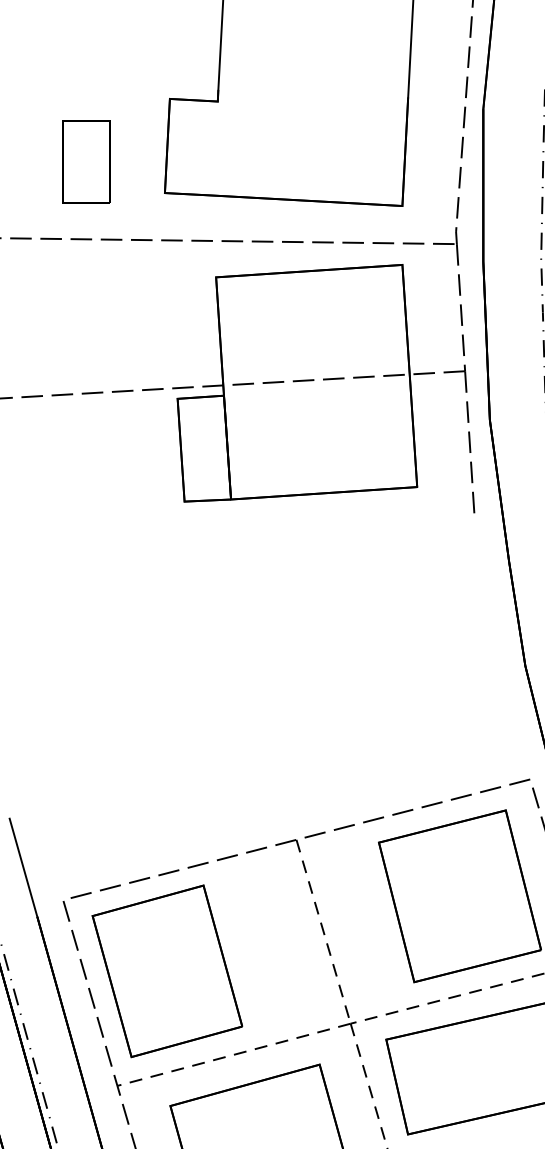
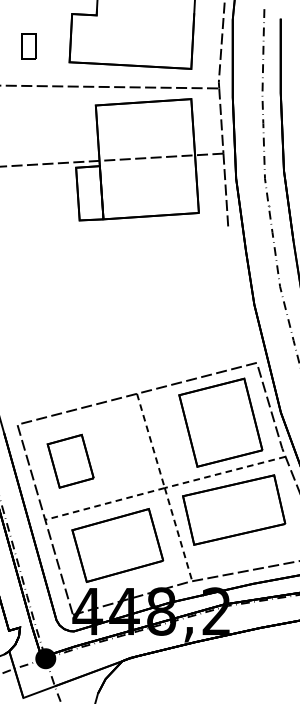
part: (84, 160) -> (28, 45), size x0.6
part: (166, 971) -> (70, 461), size x0.6

